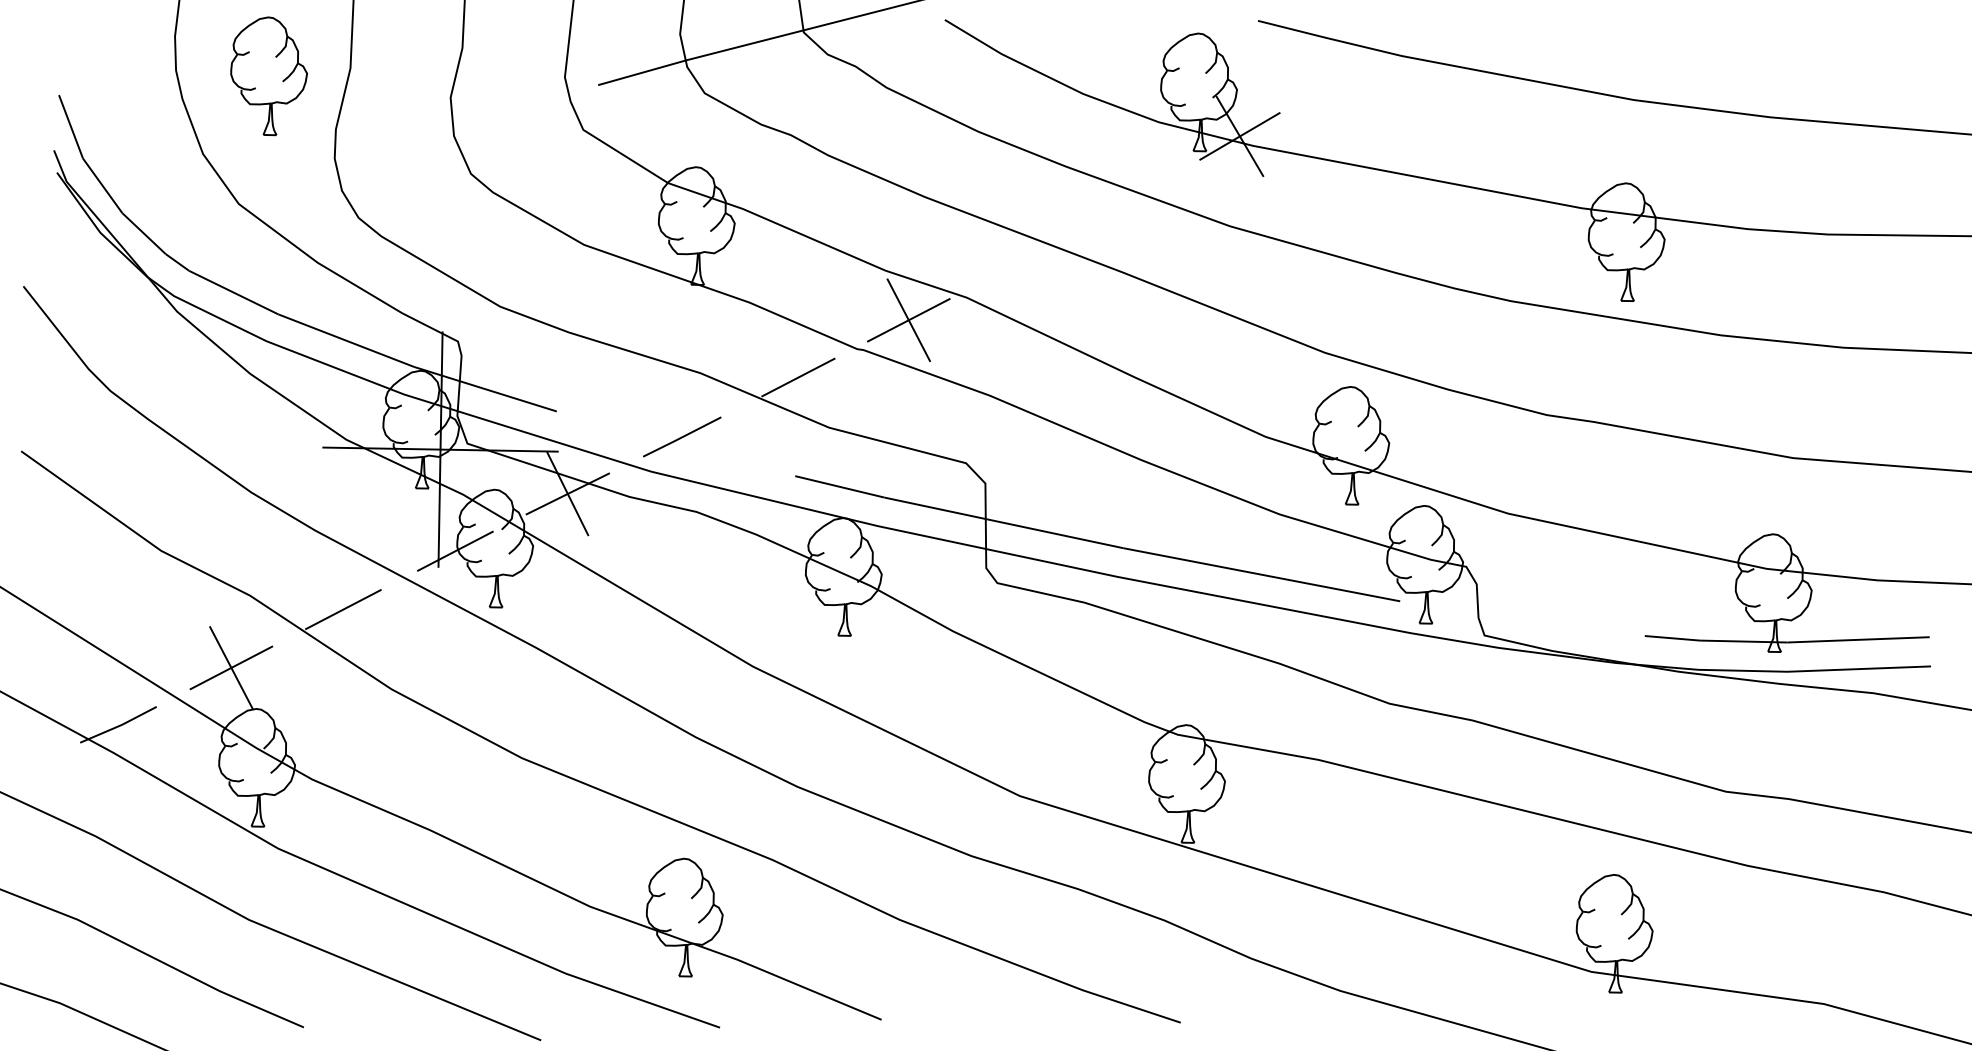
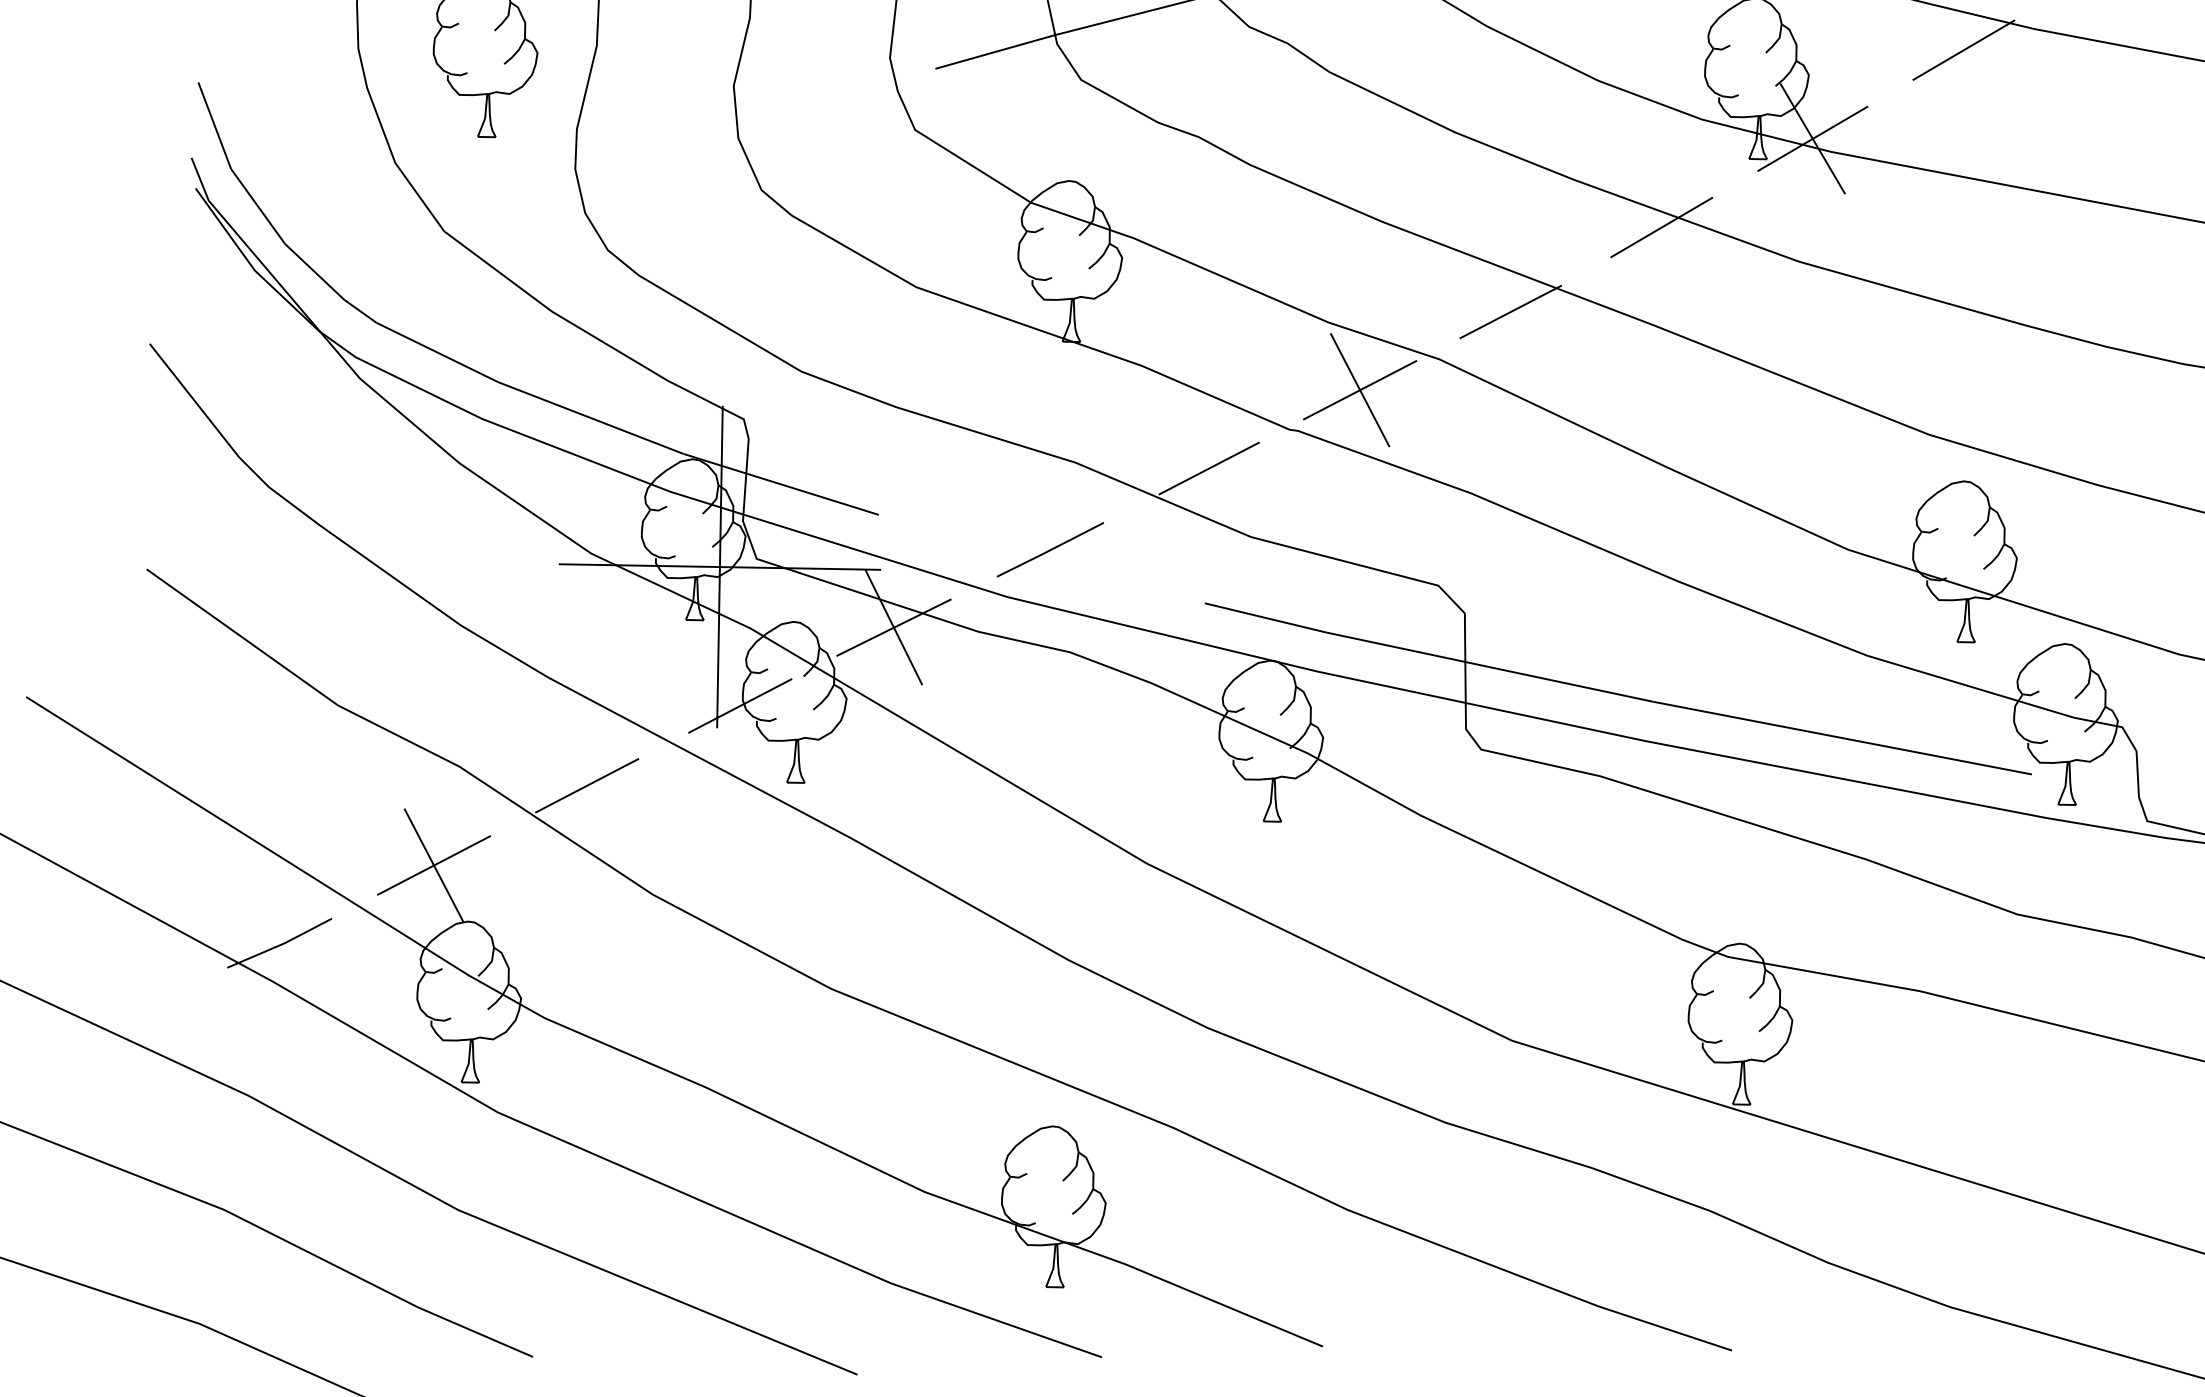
line: (1350, 71) -> (1963, 50), added
line: (1129, 200) -> (1661, 226), added
line: (1018, 263) -> (1510, 312), added

